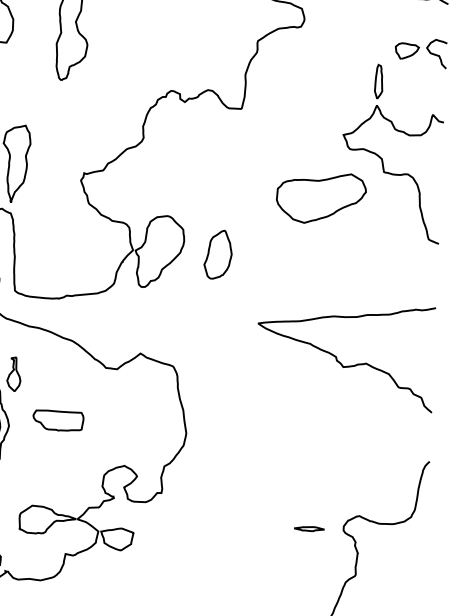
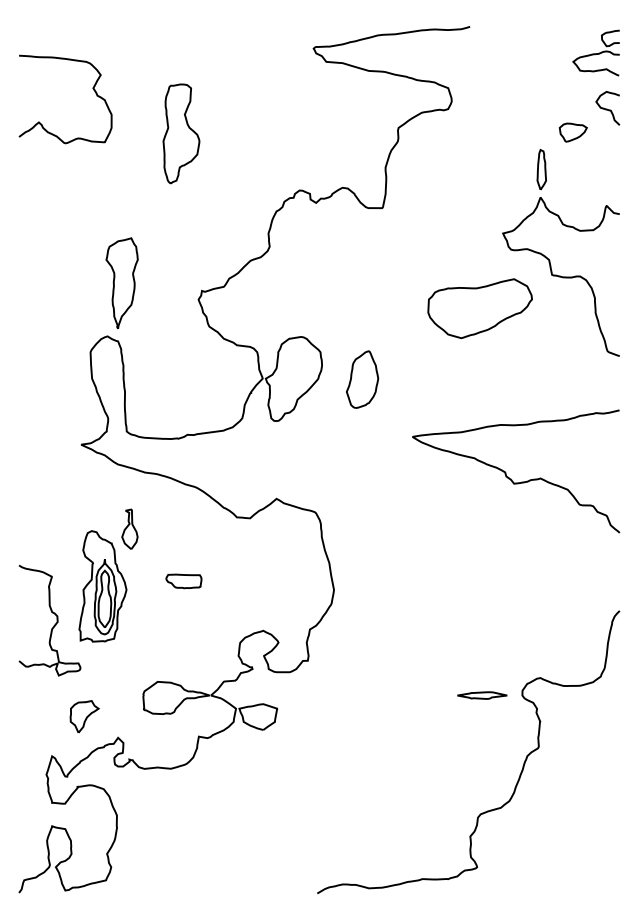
curve: (436, 54) -> (607, 108), moved
curve: (341, 362) -> (511, 478), moved
part: (58, 420) -> (183, 581), size x0.6
part: (309, 528) -> (482, 695), size x1.4

